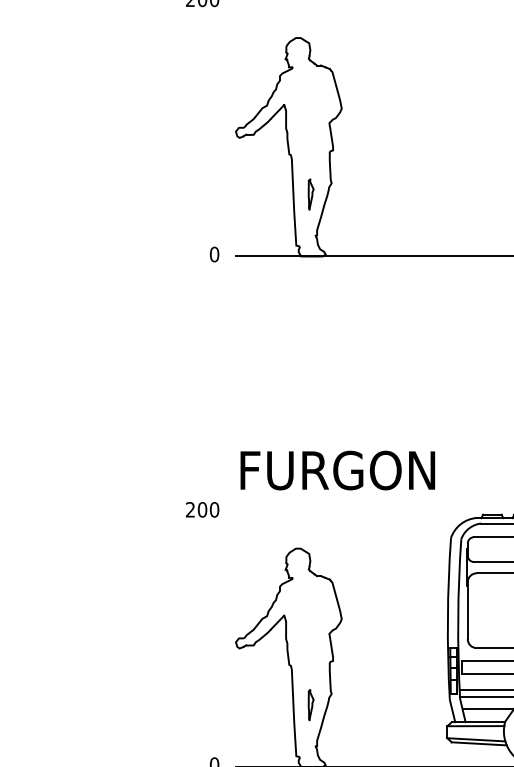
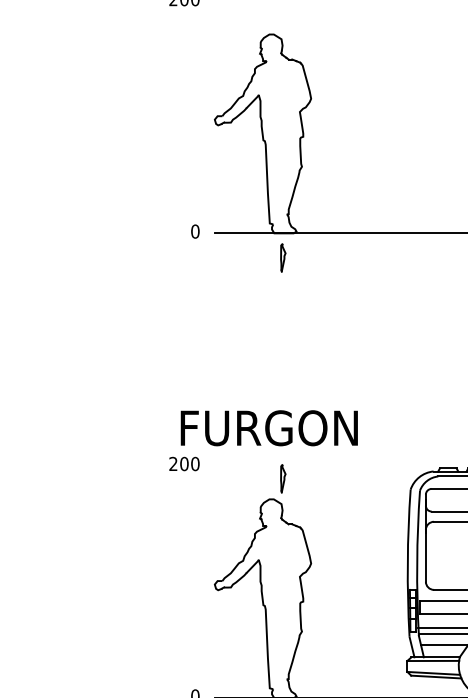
part: (310, 194) -> (282, 257), moved
text: (337, 470) -> (269, 428), moved
part: (310, 705) -> (282, 479), moved

